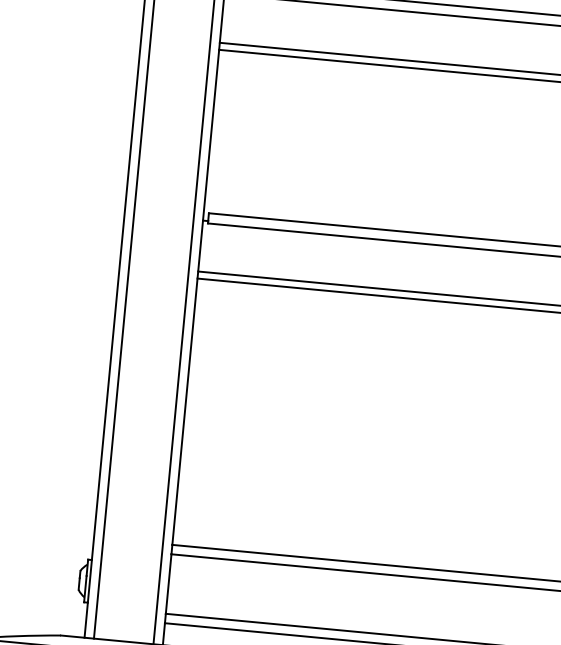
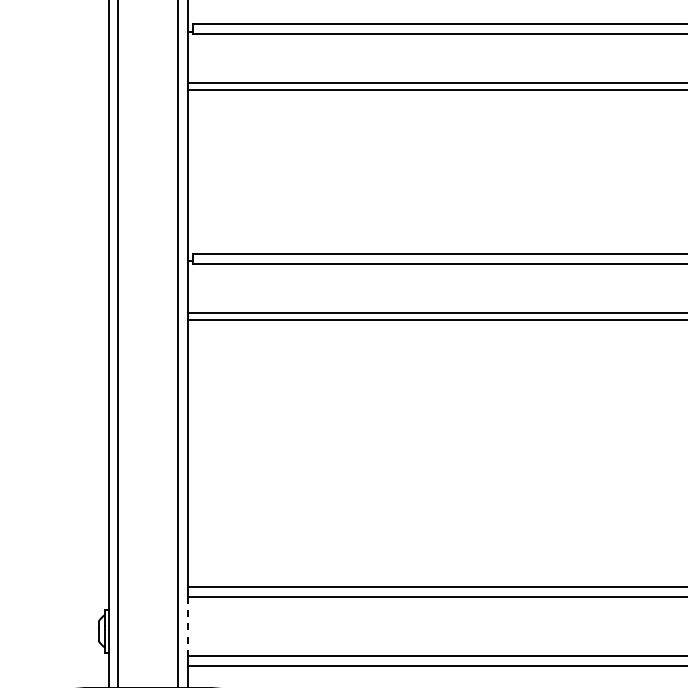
line: (168, 583) -> (187, 626), solid -> dashed

